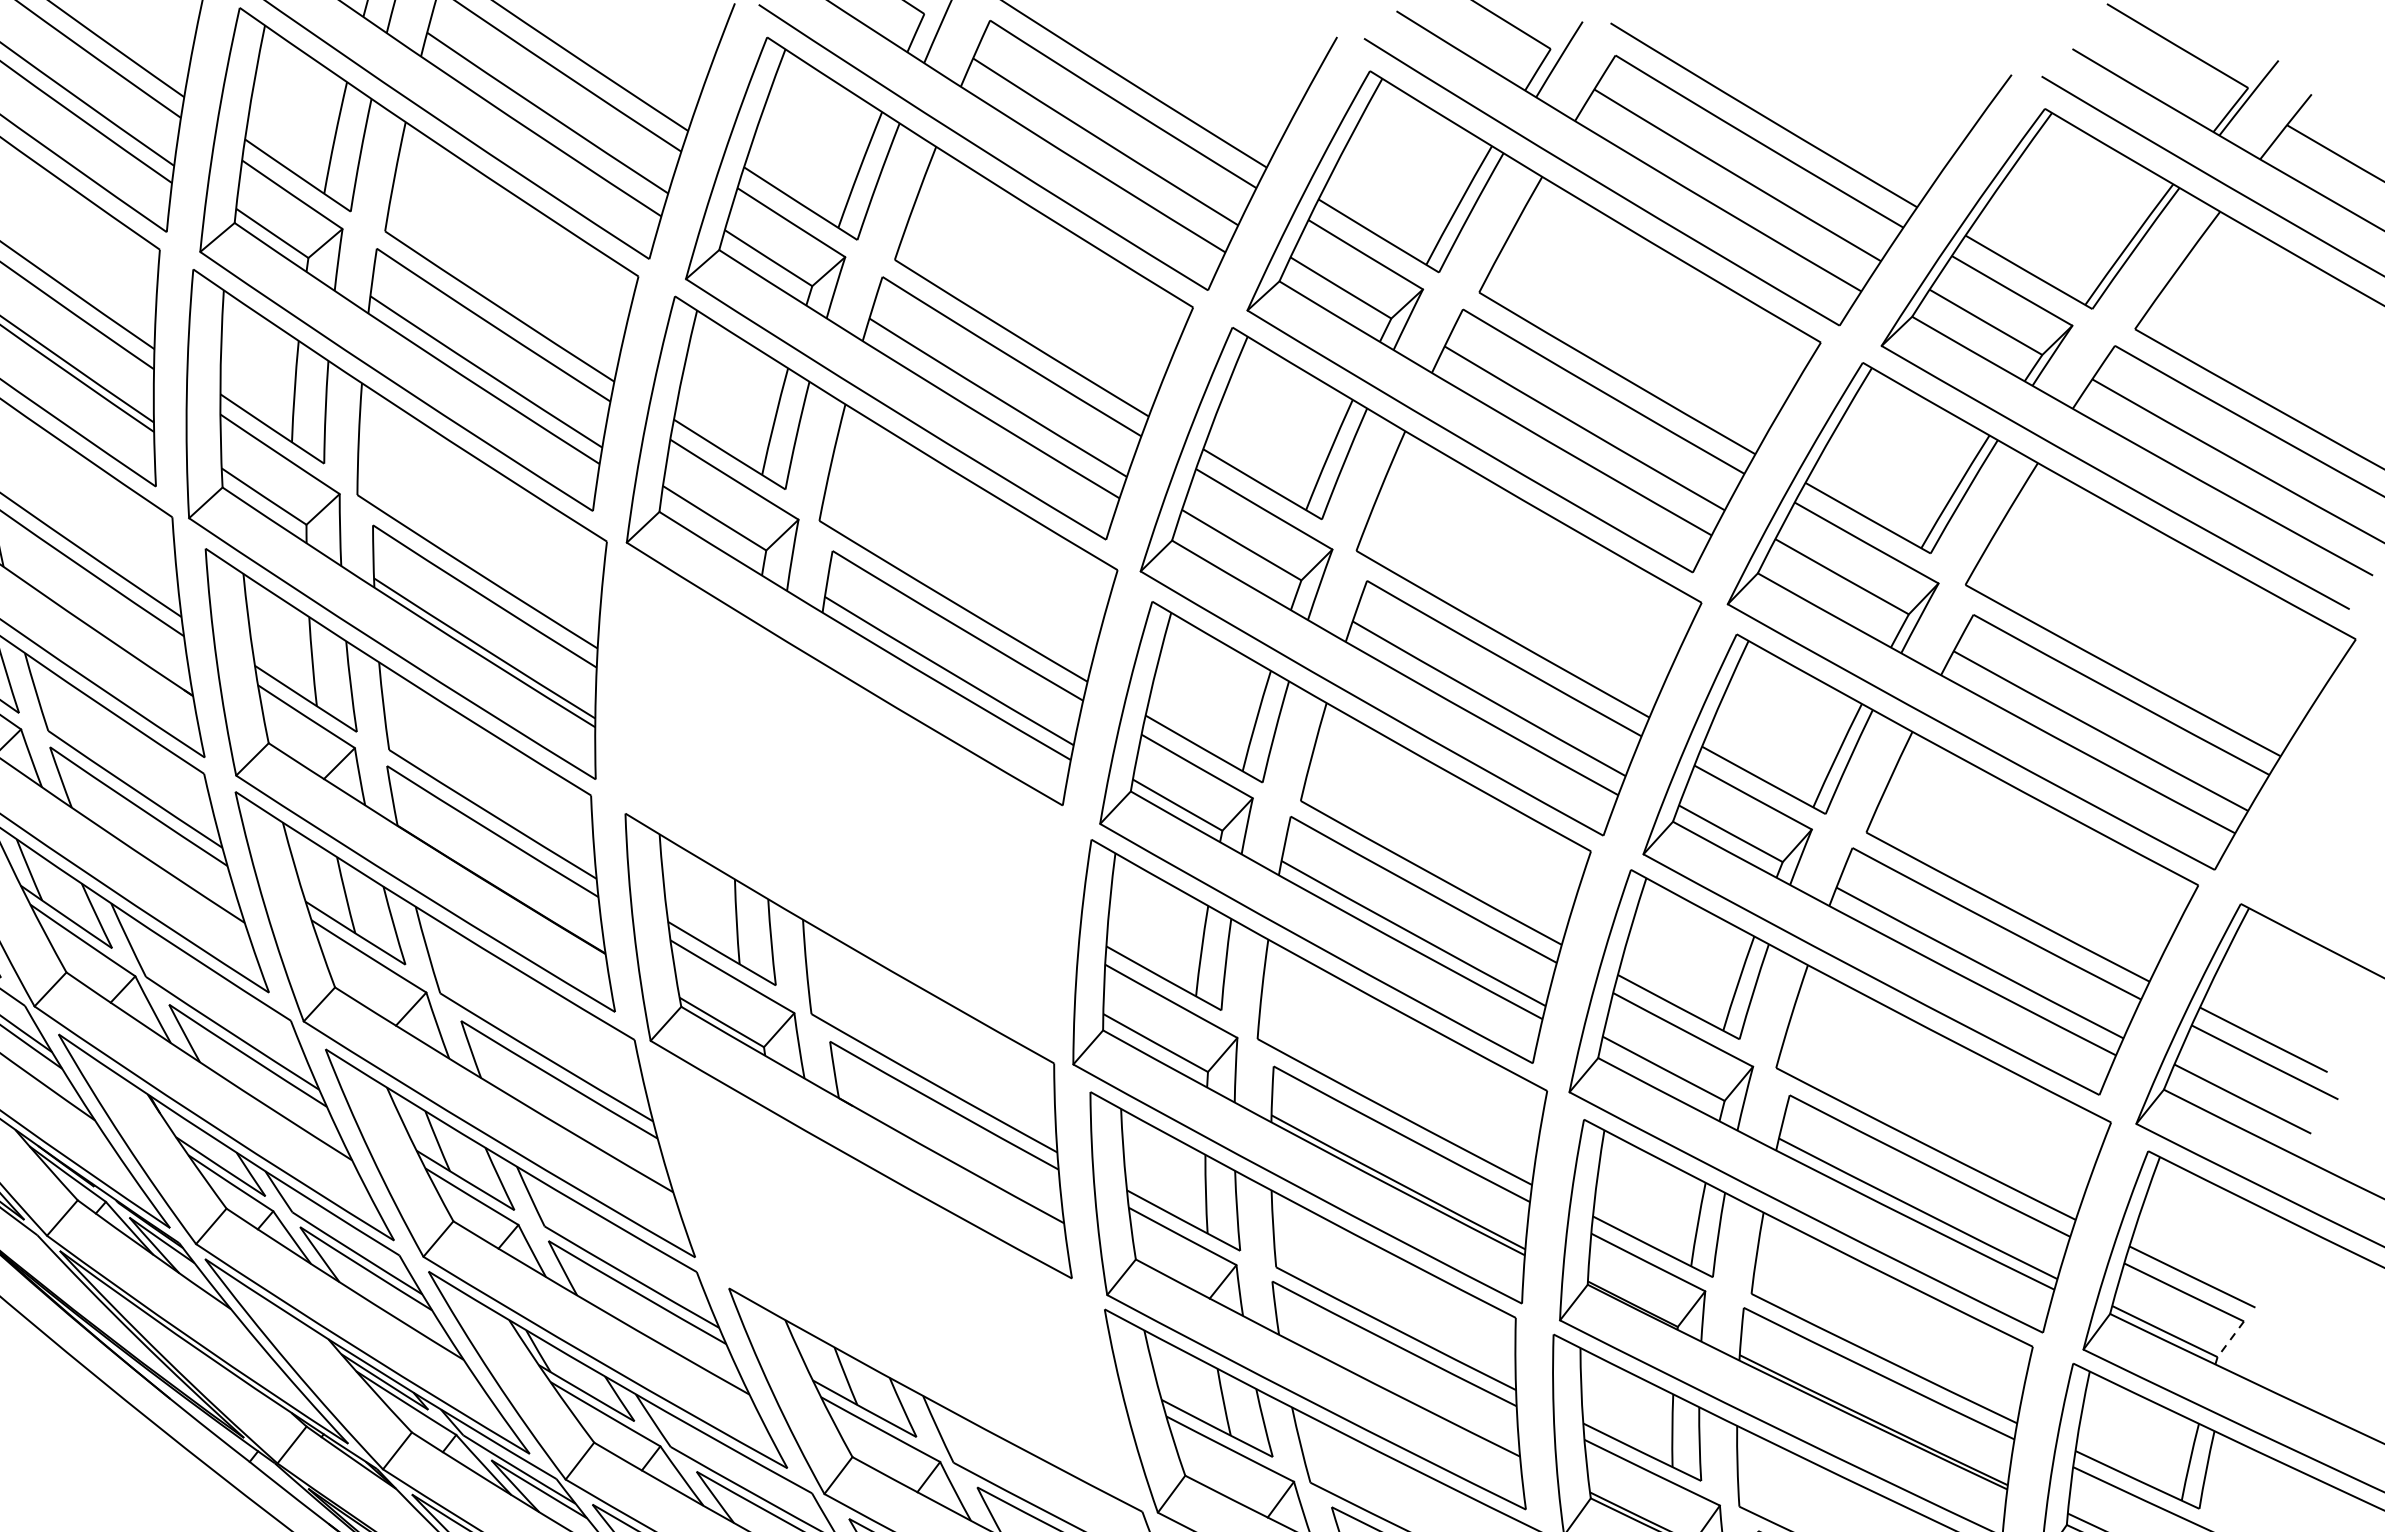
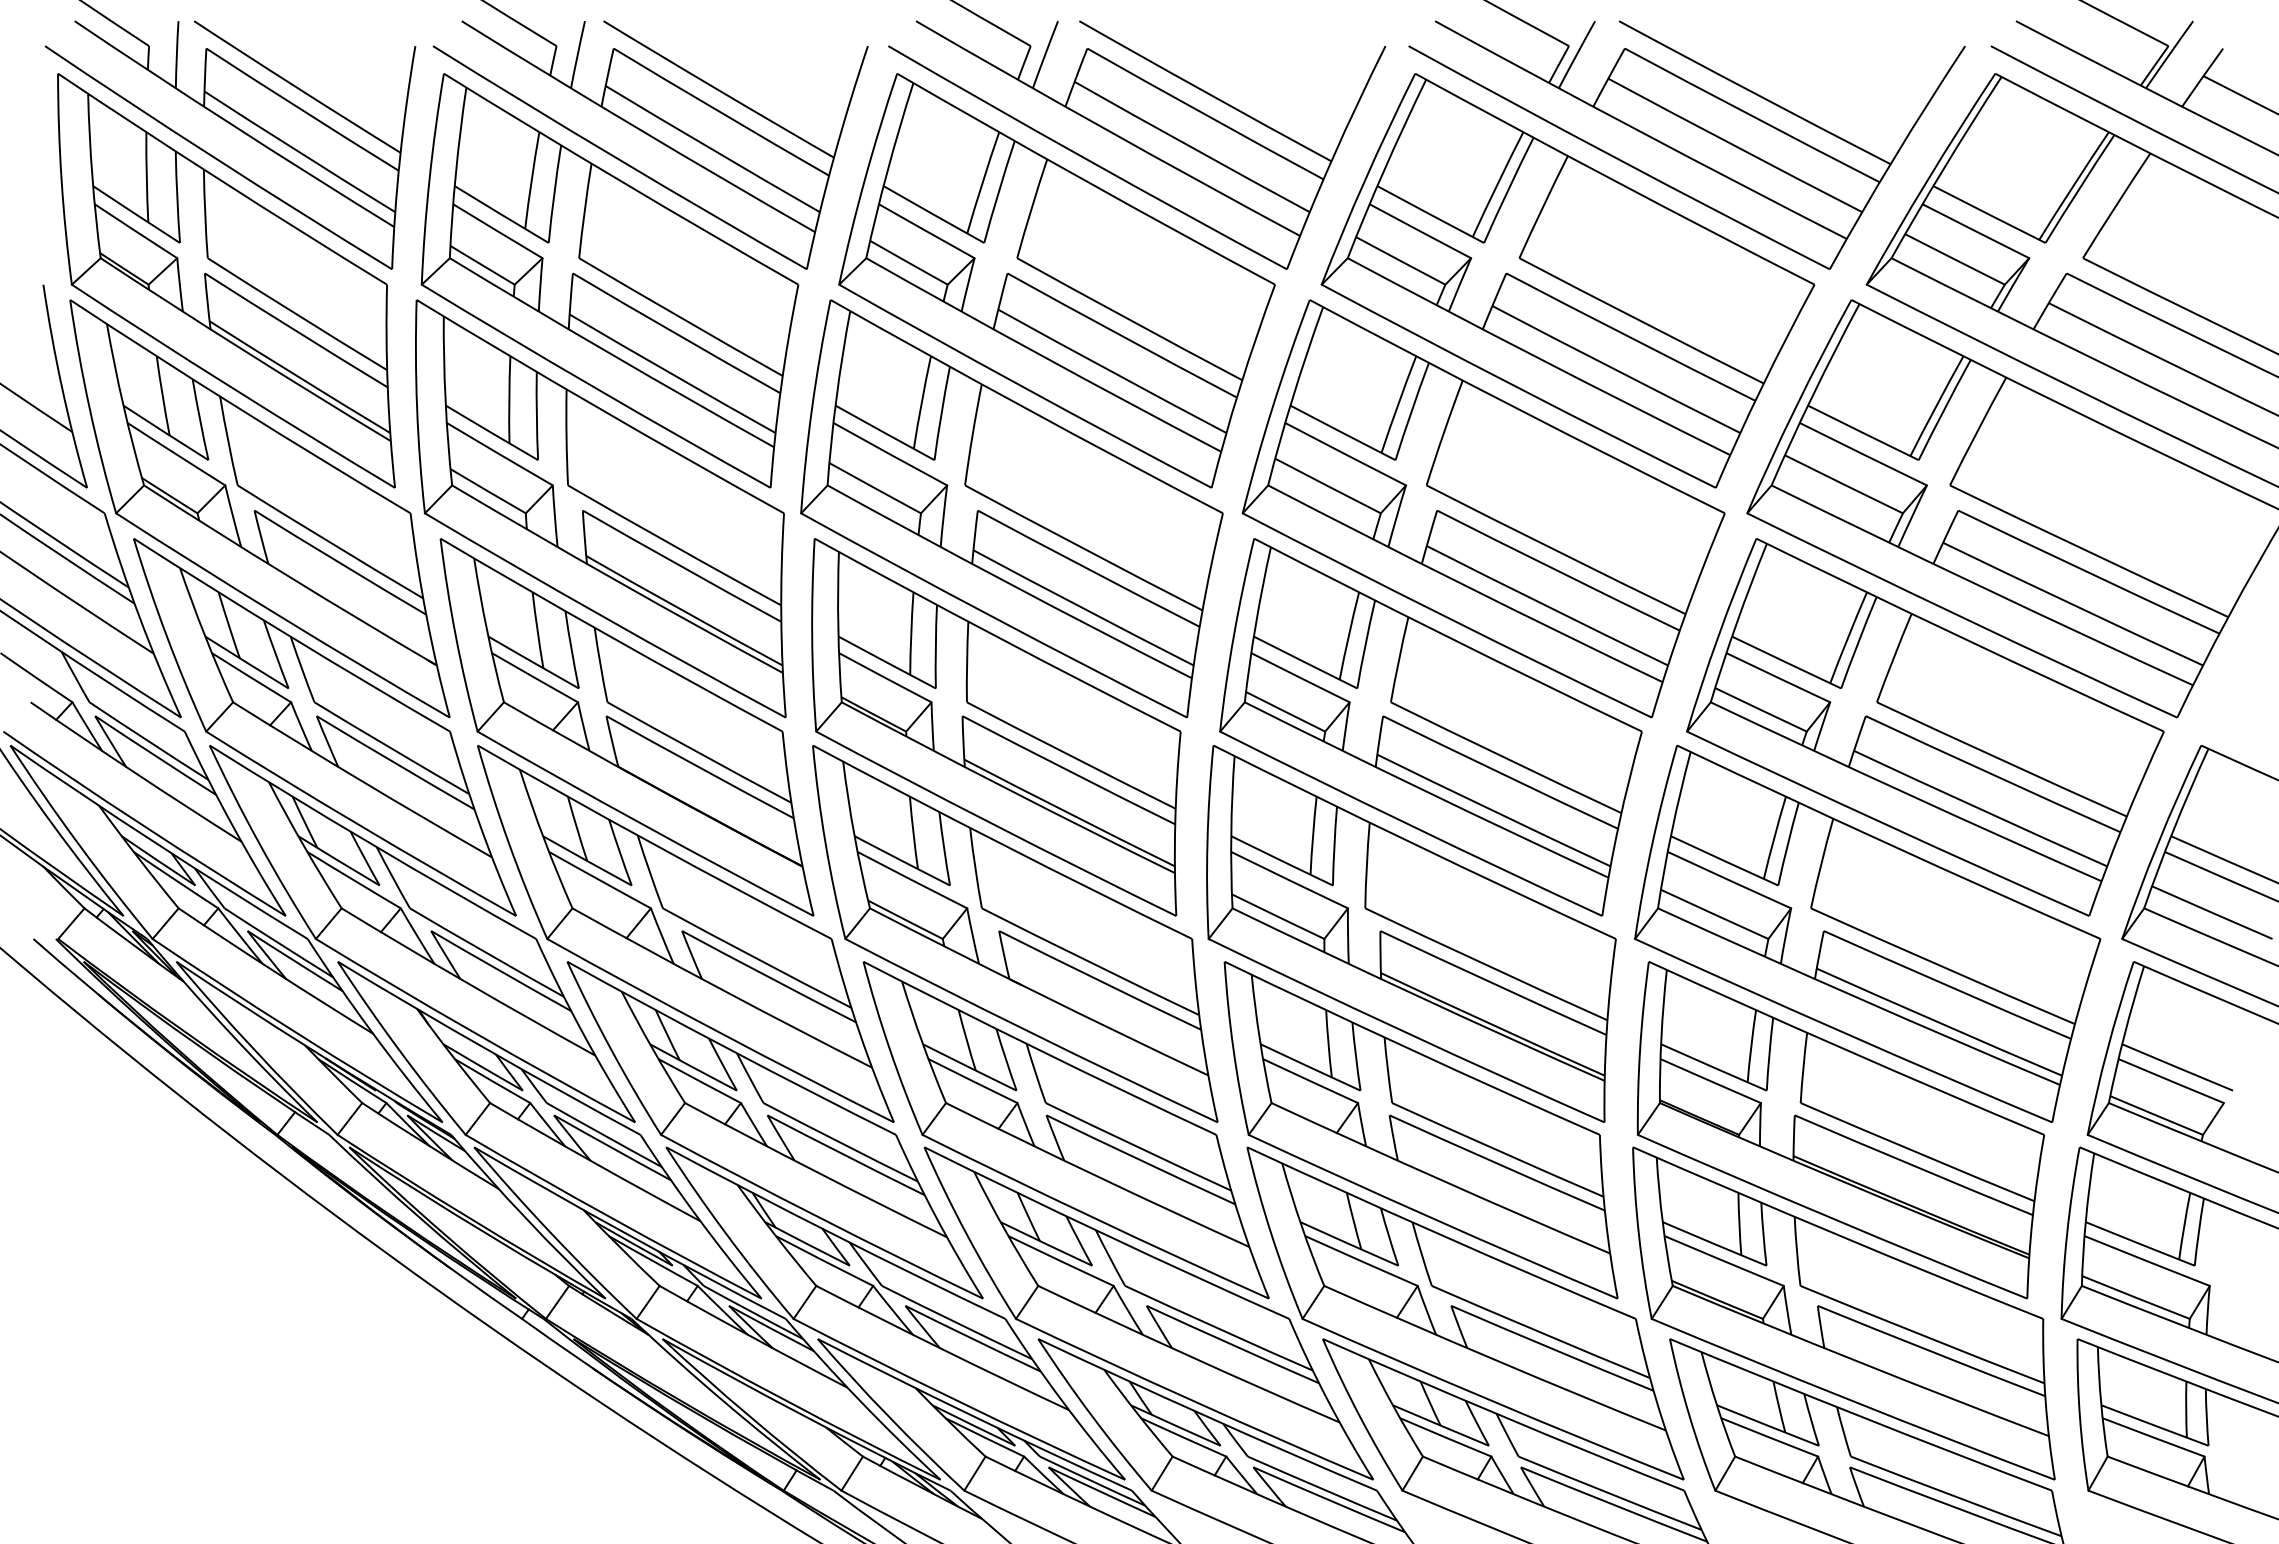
part: (840, 804) -> (996, 727), added
part: (894, 1278) -> (1065, 1130), added
line: (2230, 1339) -> (2213, 1119), dashed -> solid

